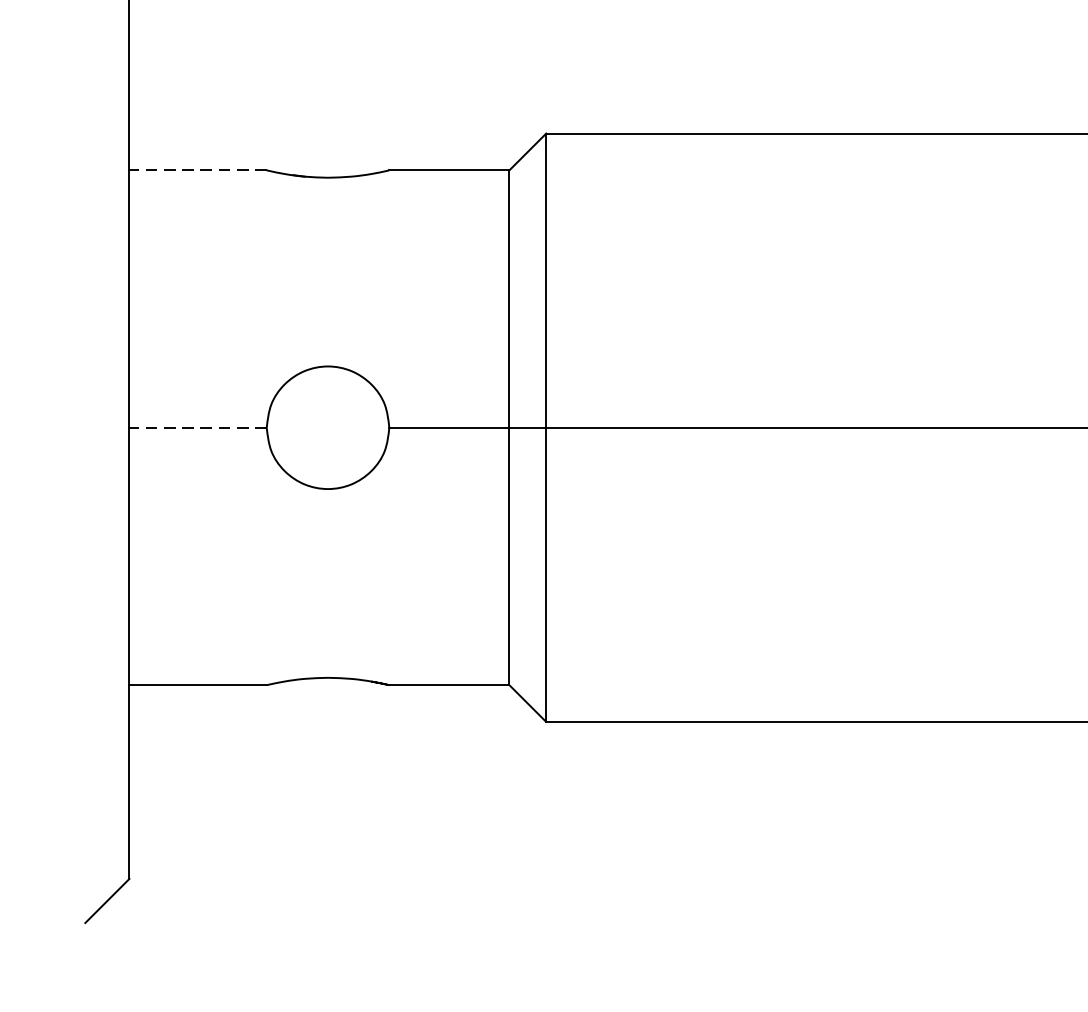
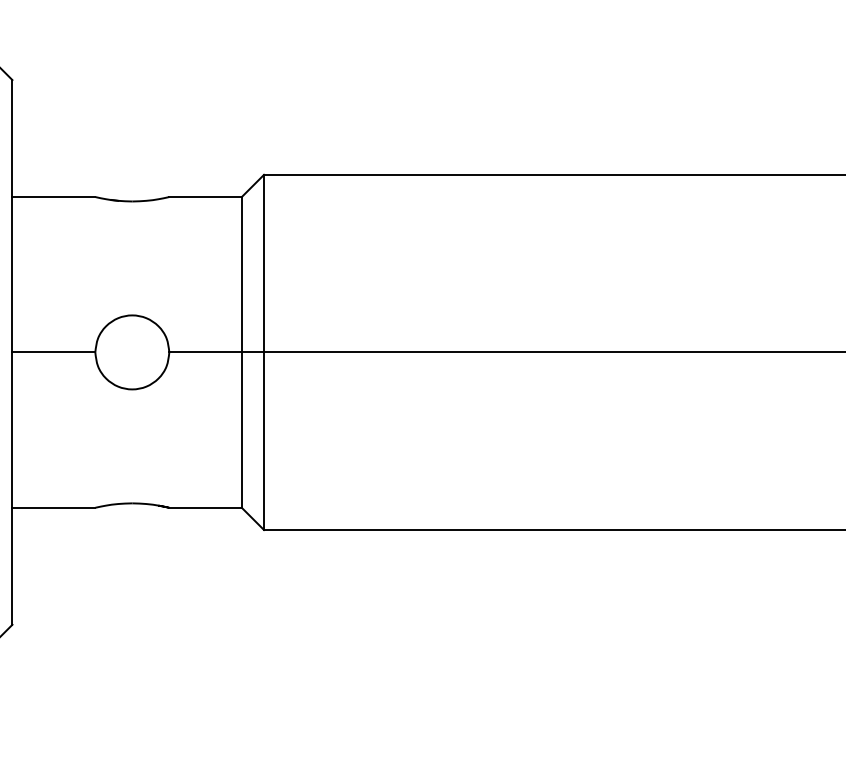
line: (197, 171) -> (53, 197), dashed -> solid
line: (197, 427) -> (53, 352), dashed -> solid

